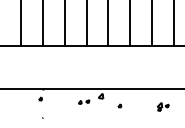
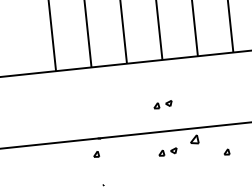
part: (84, 72) -> (163, 103), added

